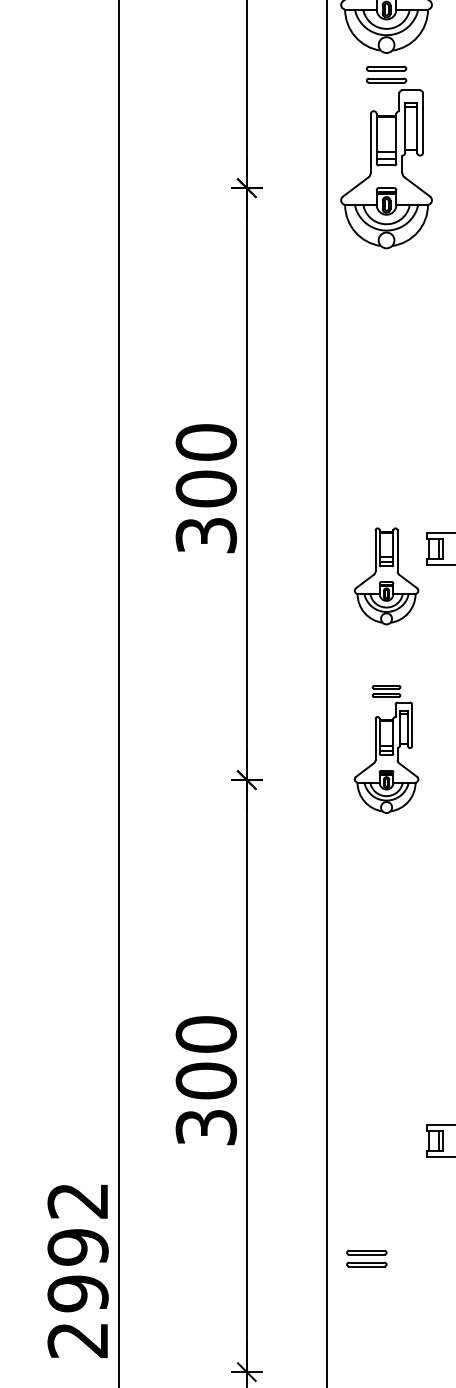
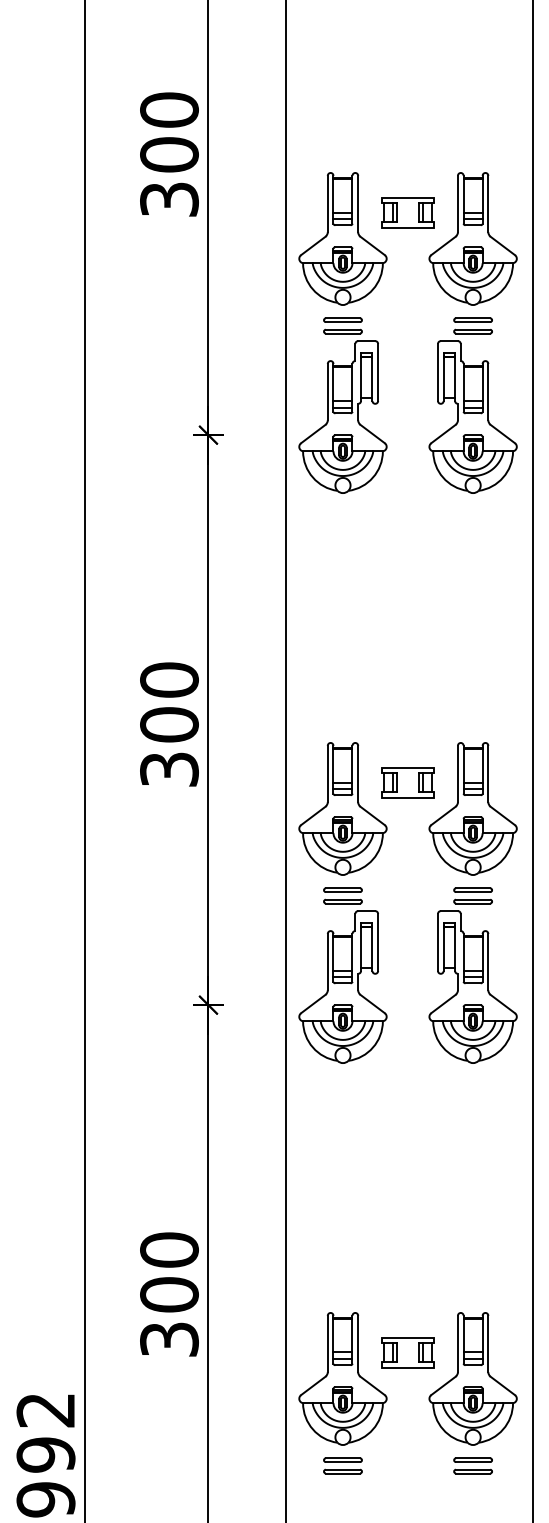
part: (386, 575) -> (342, 808), size x1.43
part: (386, 749) -> (342, 975), size x1.43
part: (386, 1167) -> (342, 1378), added
part: (366, 1258) -> (342, 1465), moved

